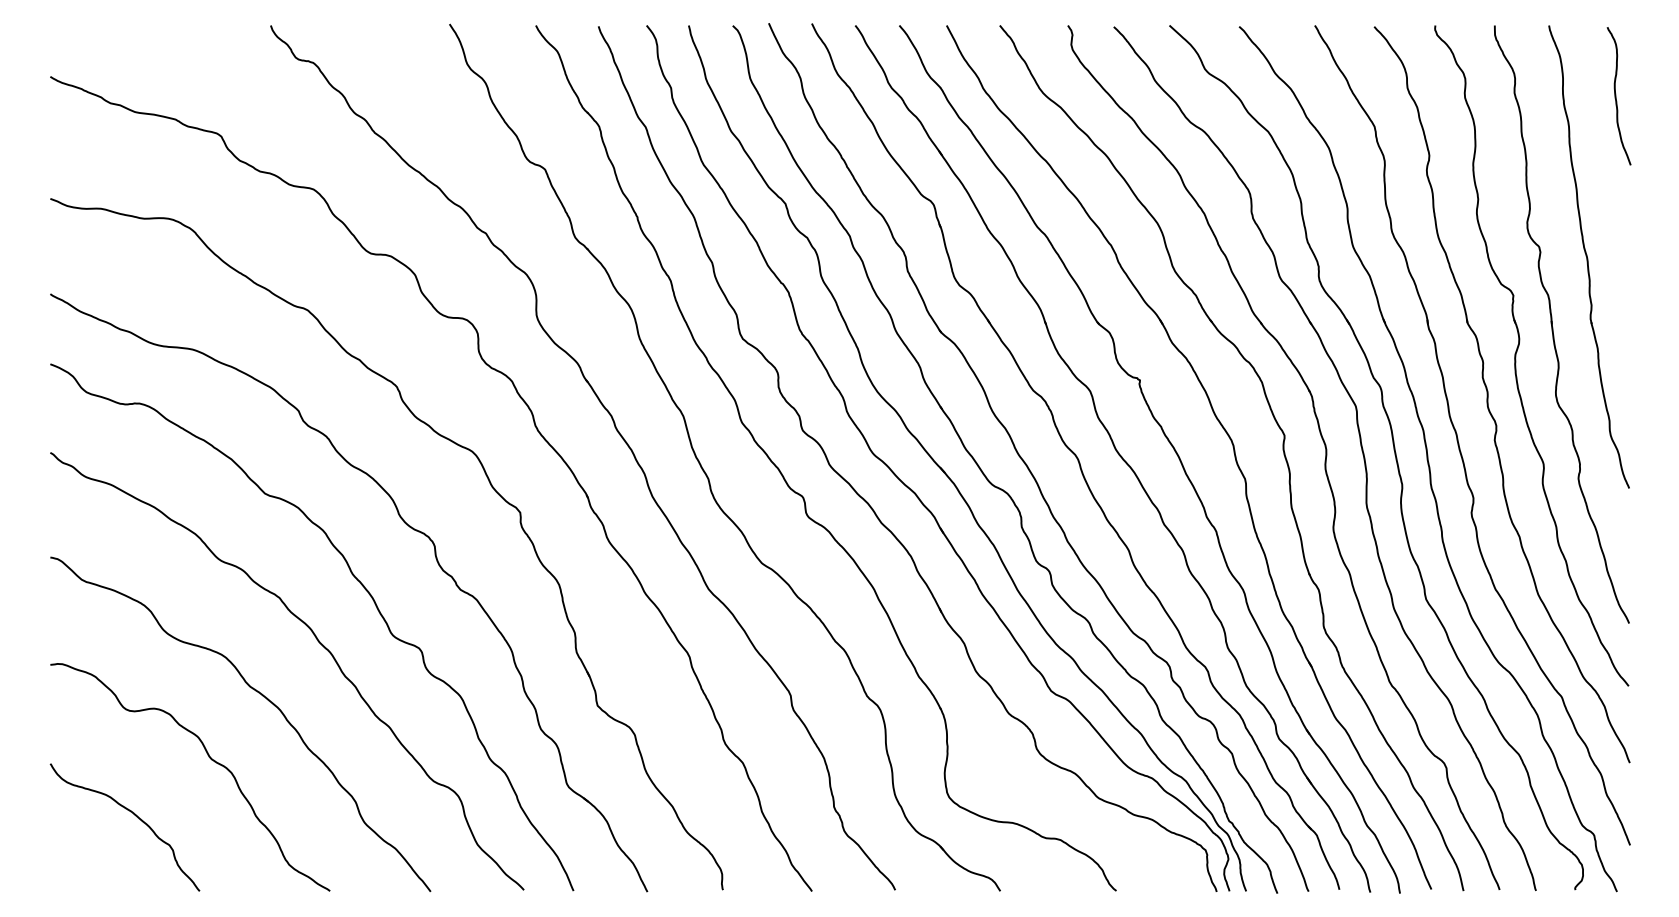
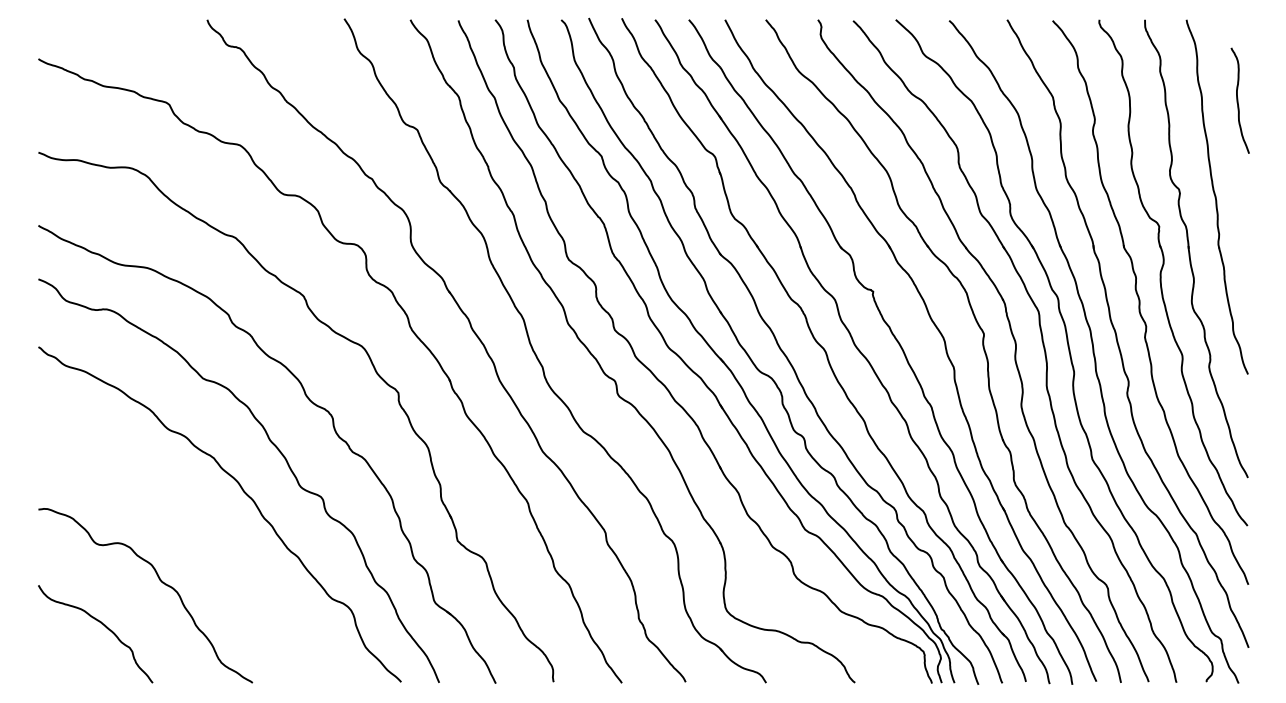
curve: (1616, 96) -> (1238, 100), moved
curve: (262, 696) -> (200, 533), removed

